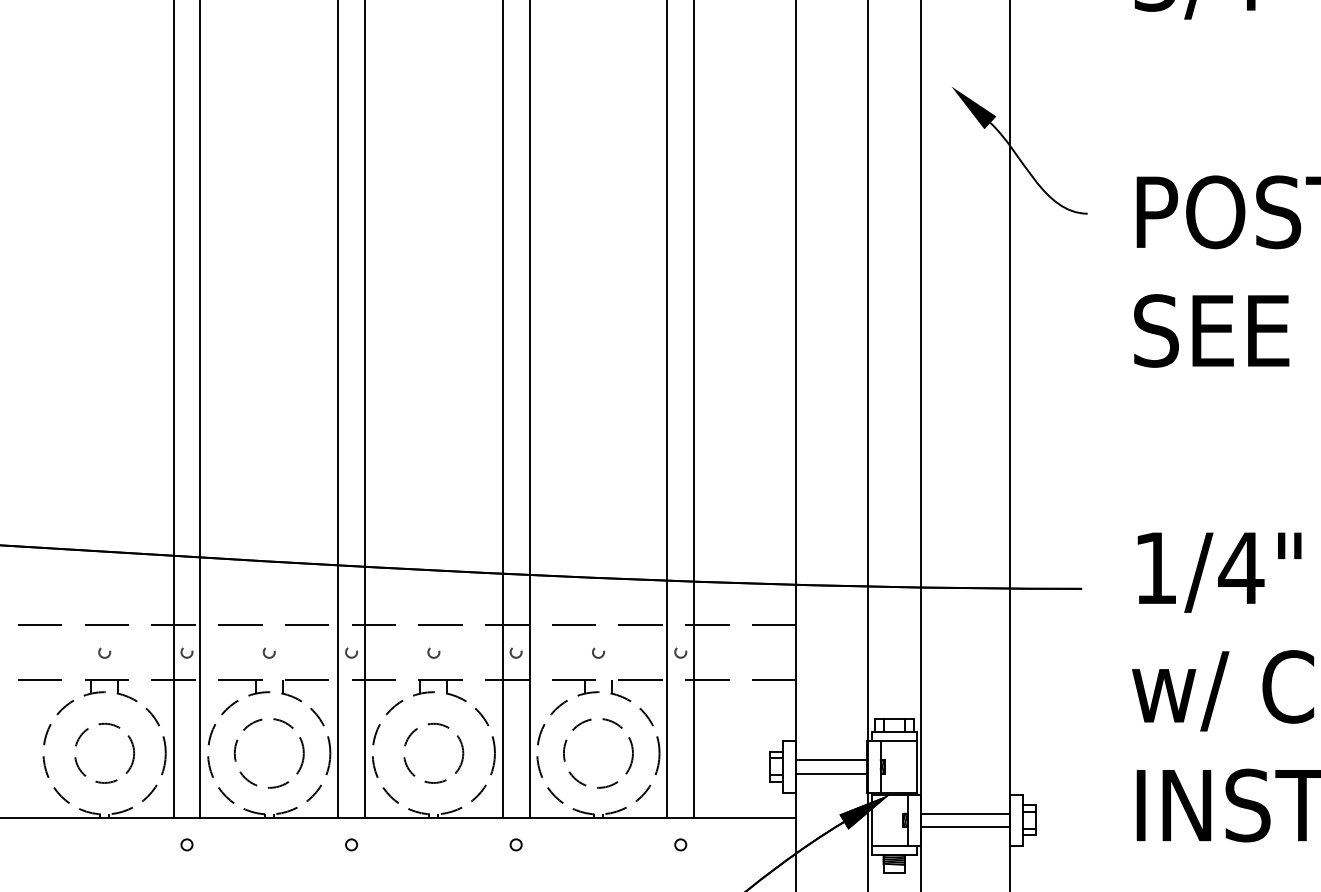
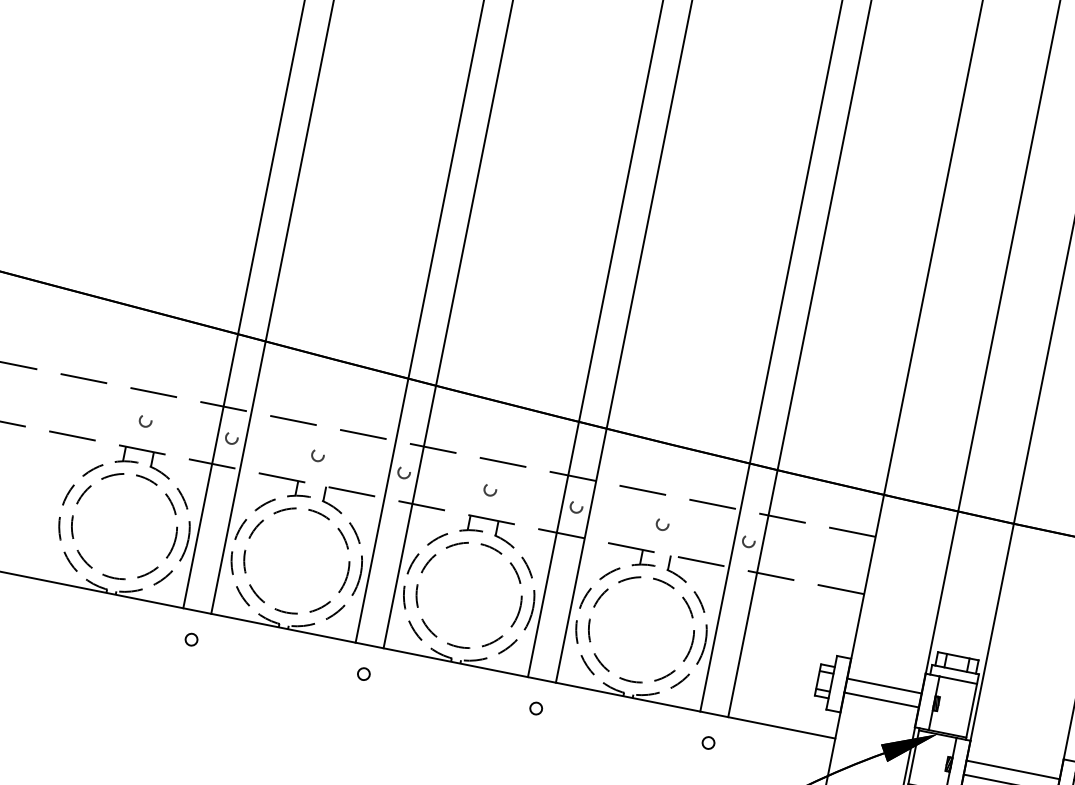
circle: (104, 753) -> (124, 526), size x1.67
circle: (269, 753) -> (297, 561), size x1.43
circle: (433, 753) -> (468, 595), size x1.67
circle: (598, 753) -> (641, 630), size x1.43

